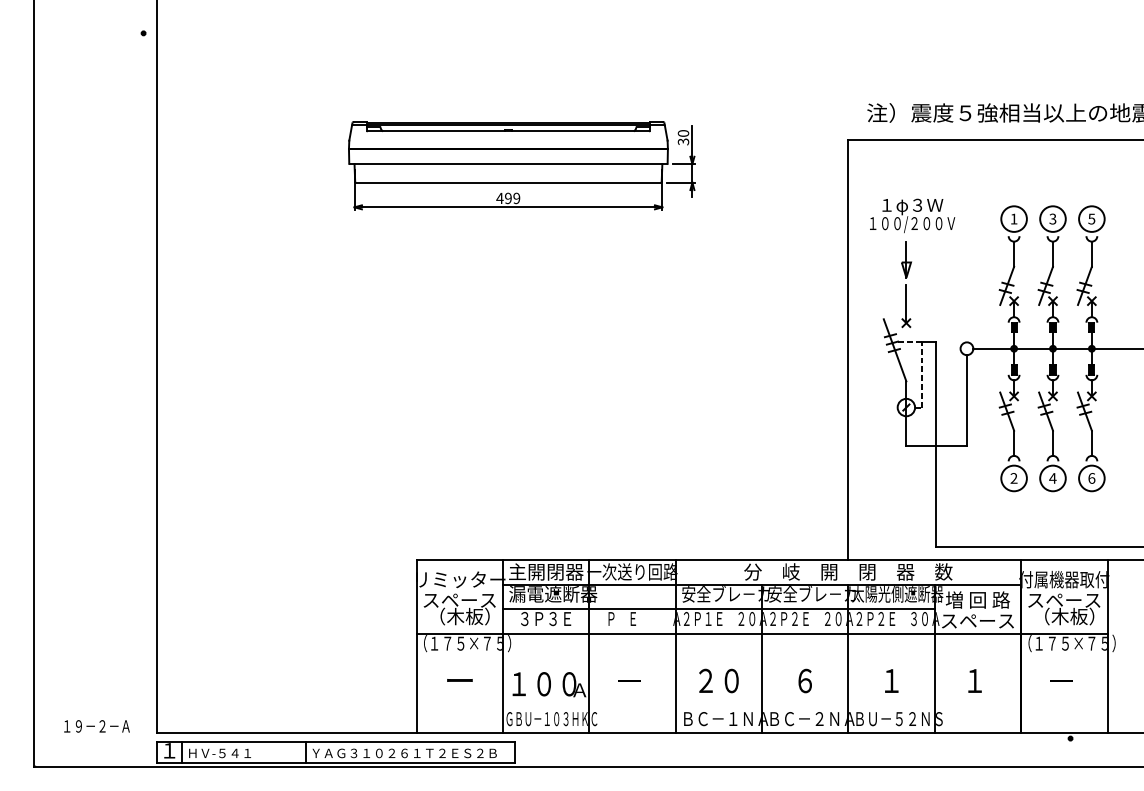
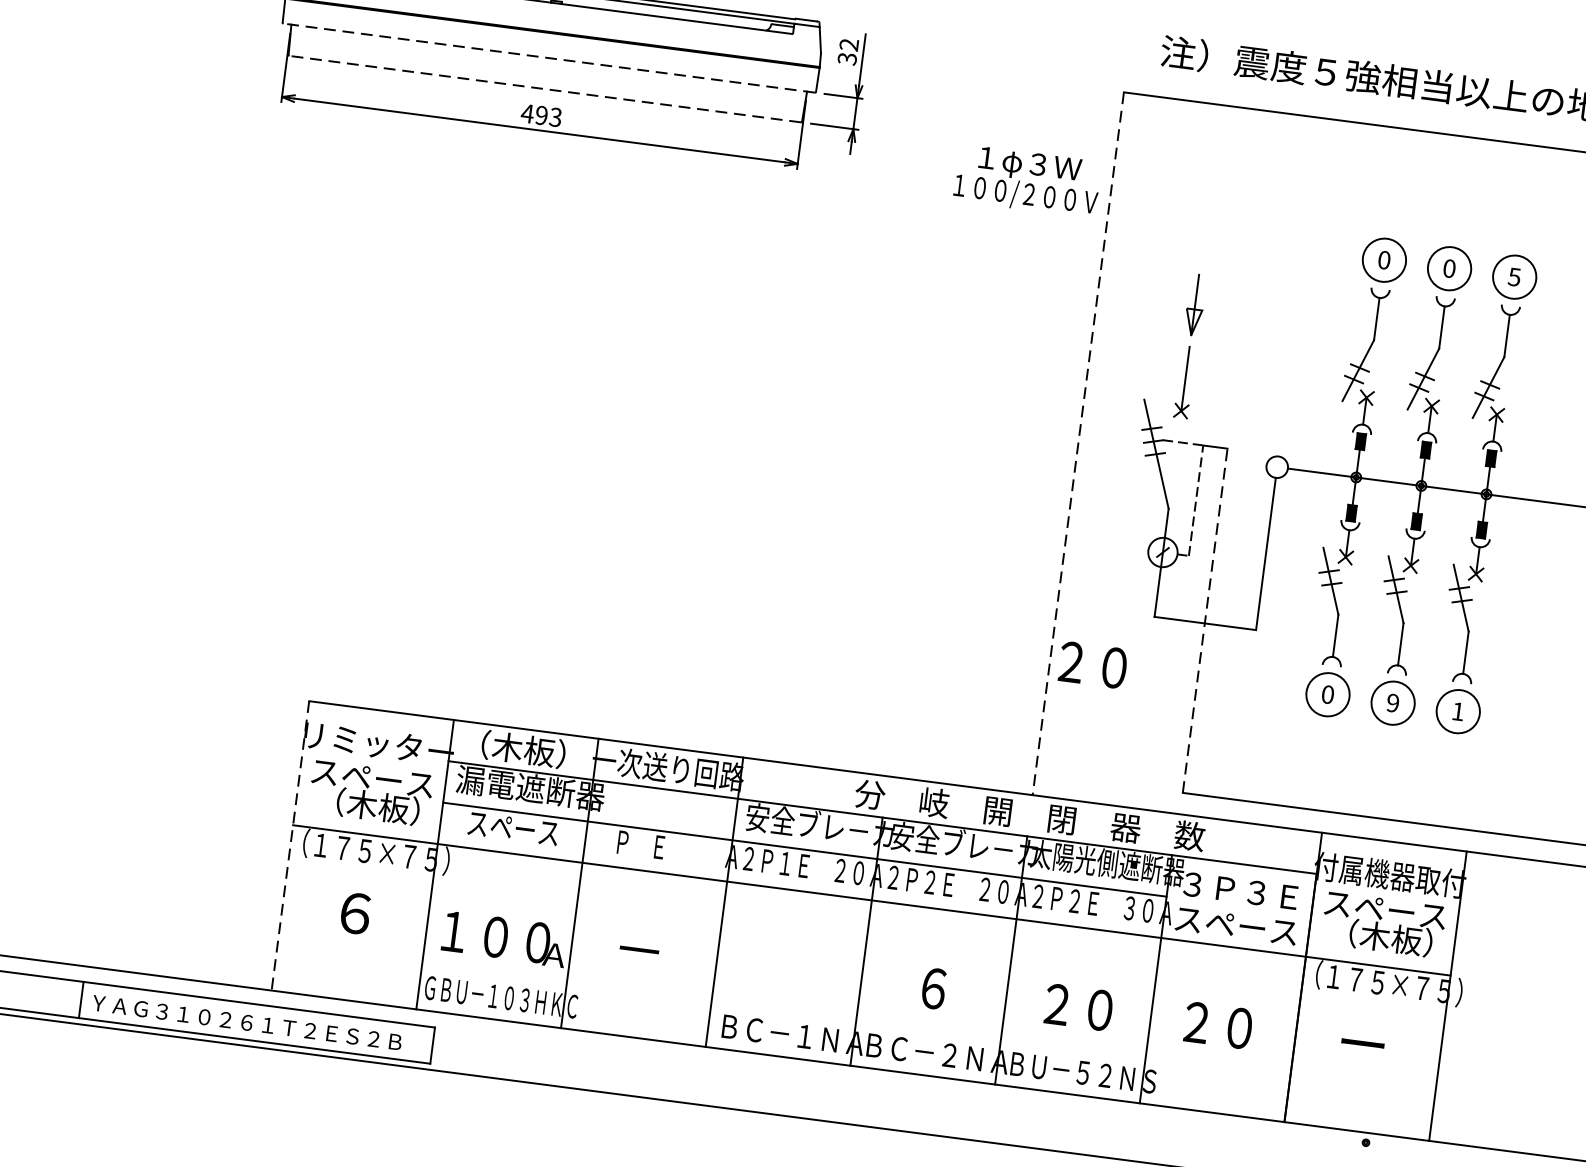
text: (683, 133) -> (849, 44), 30 -> 32
line: (508, 164) -> (549, 58), solid -> dashed
line: (508, 182) -> (545, 88), solid -> dashed
text: (516, 198) -> (555, 117), 499 -> 493
text: (912, 215) -> (1027, 180), moved
text: (1013, 218) -> (1383, 259), 1 -> 0
text: (1052, 218) -> (1448, 267), 3 -> 0
line: (848, 350) -> (1078, 444), solid -> dashed
line: (936, 444) -> (1205, 620), solid -> dashed
text: (1013, 478) -> (1326, 694), 2 -> 0
text: (1052, 478) -> (1392, 703), 4 -> 9
text: (1091, 478) -> (1457, 711), 6 -> 1
text: (546, 571) -> (524, 748), 主開閉器 -> （木板）
text: (977, 599) -> (1240, 889), 増 回 路 -> ３Ｐ３Ｅ
text: (545, 618) -> (512, 827), ３Ｐ３Ｅ -> スペース
line: (416, 646) -> (290, 846), solid -> dashed
text: (459, 680) -> (354, 912), ー -> ６
text: (718, 680) -> (1092, 664), moved
text: (891, 680) -> (1078, 1006), １ -> ２０
text: (974, 680) -> (1217, 1024), １ -> ２０
text: (1060, 680) -> (1361, 1043), － -> ー

